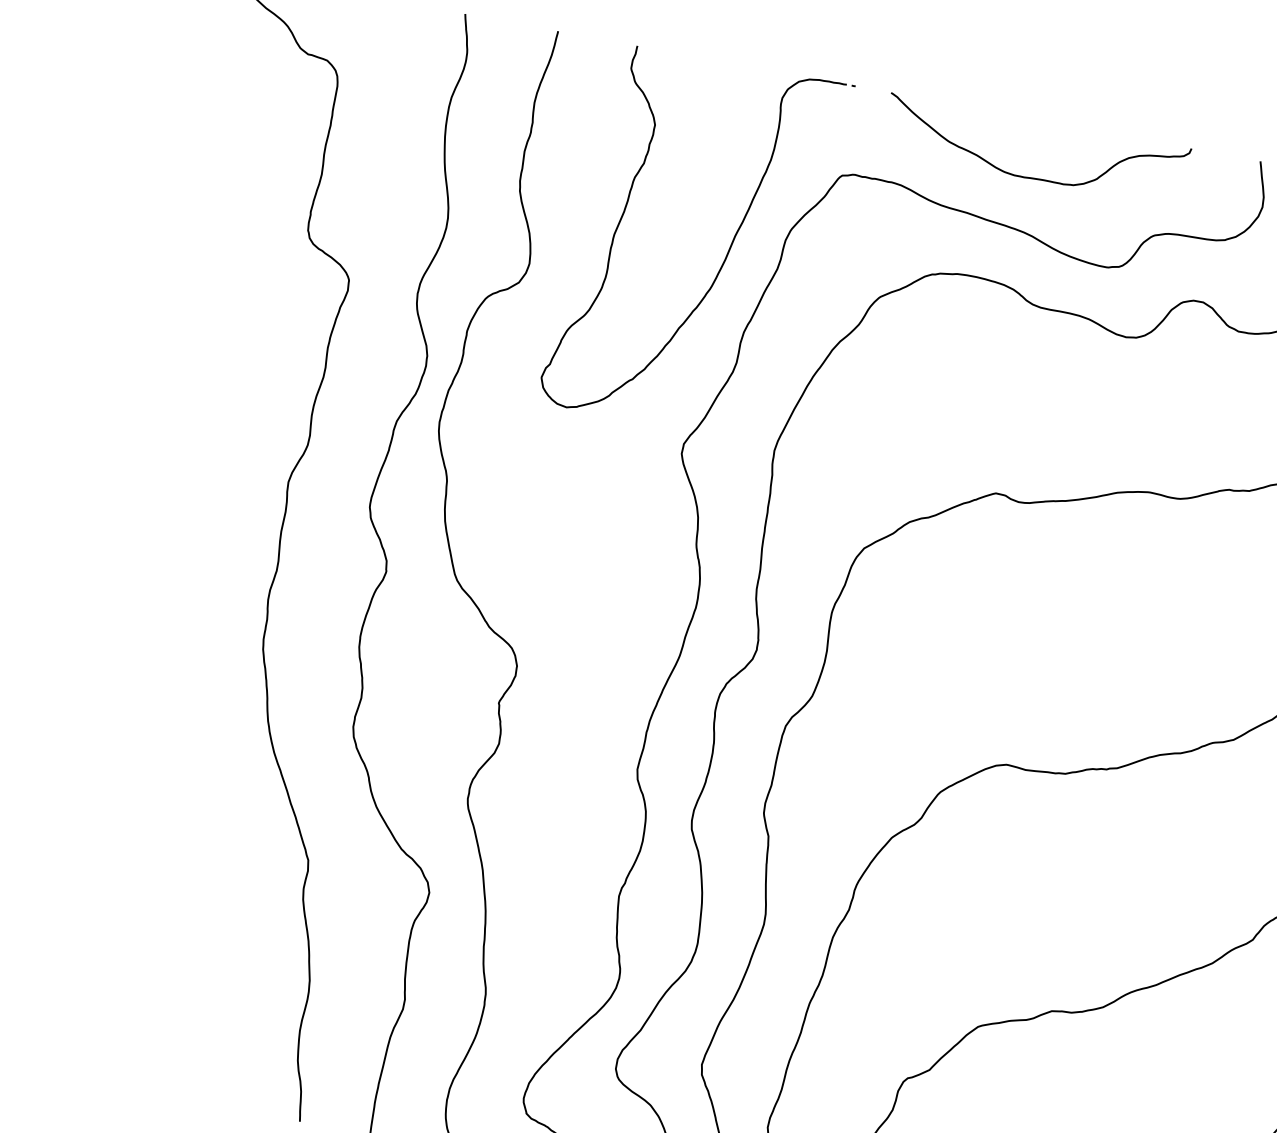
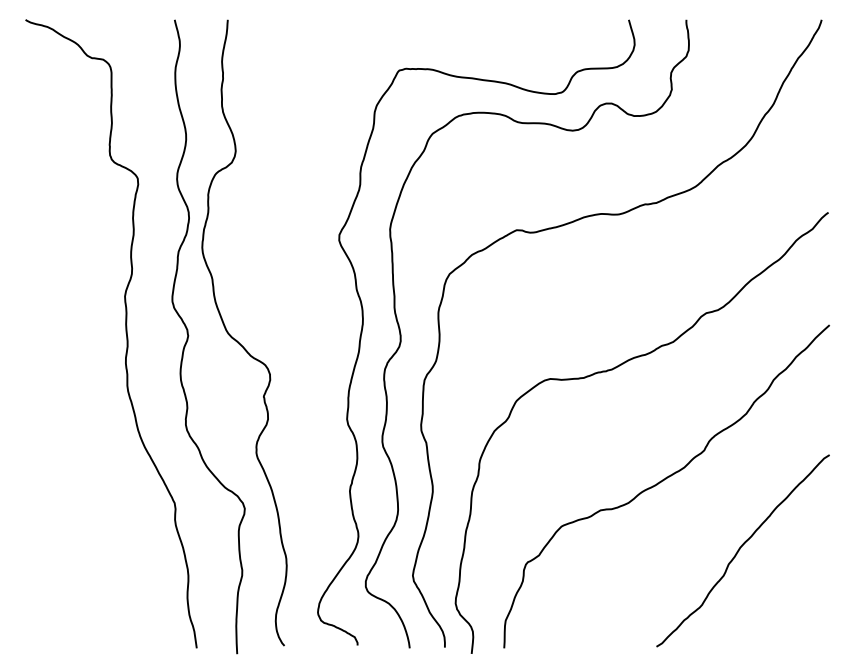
curve: (1030, 176) -> (503, 51), removed
part: (724, 256) -> (342, 127), removed

